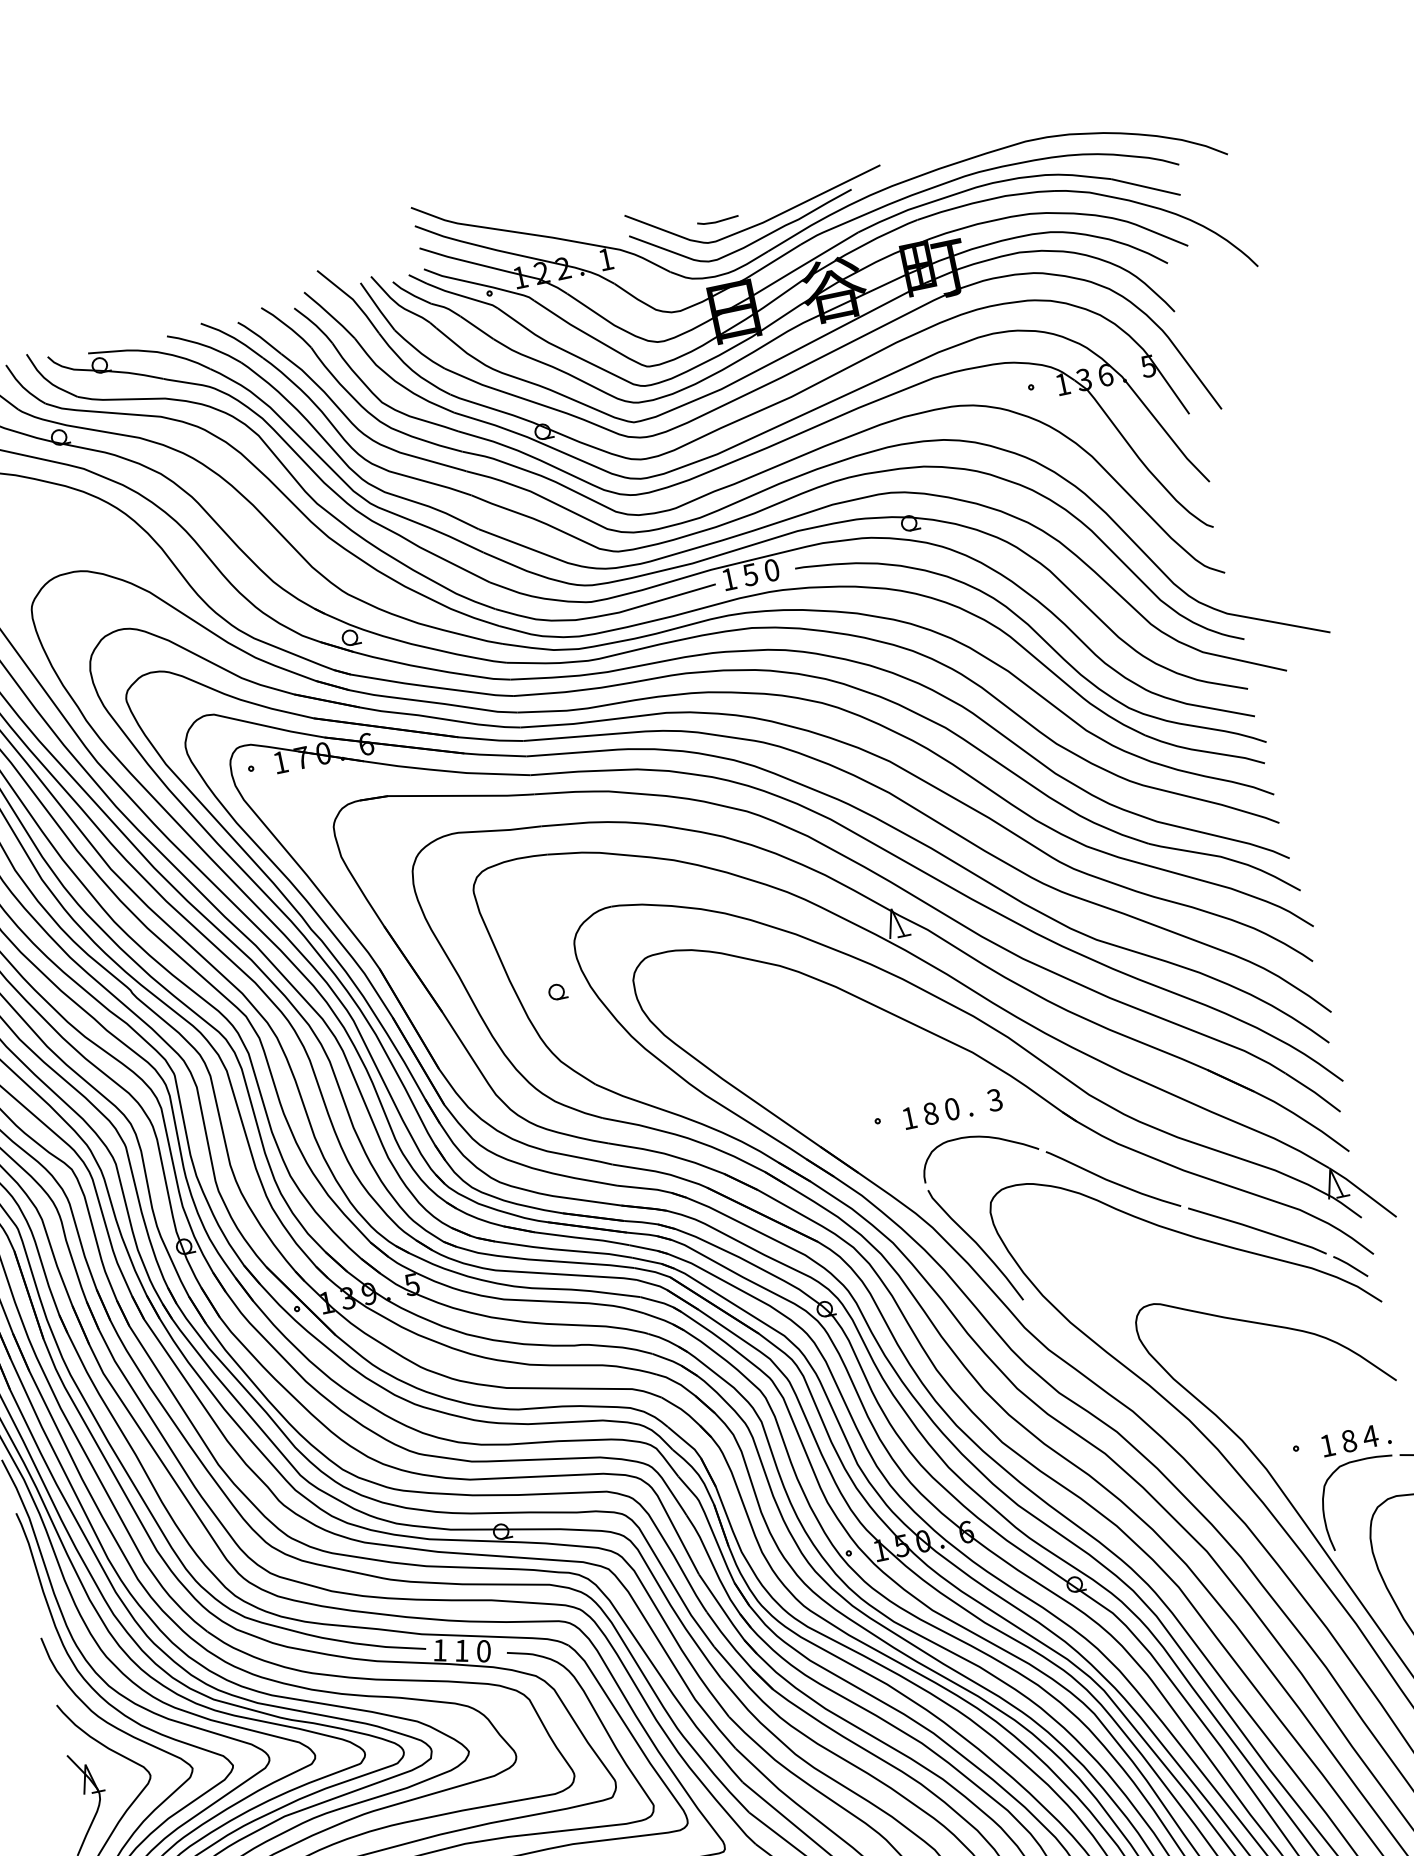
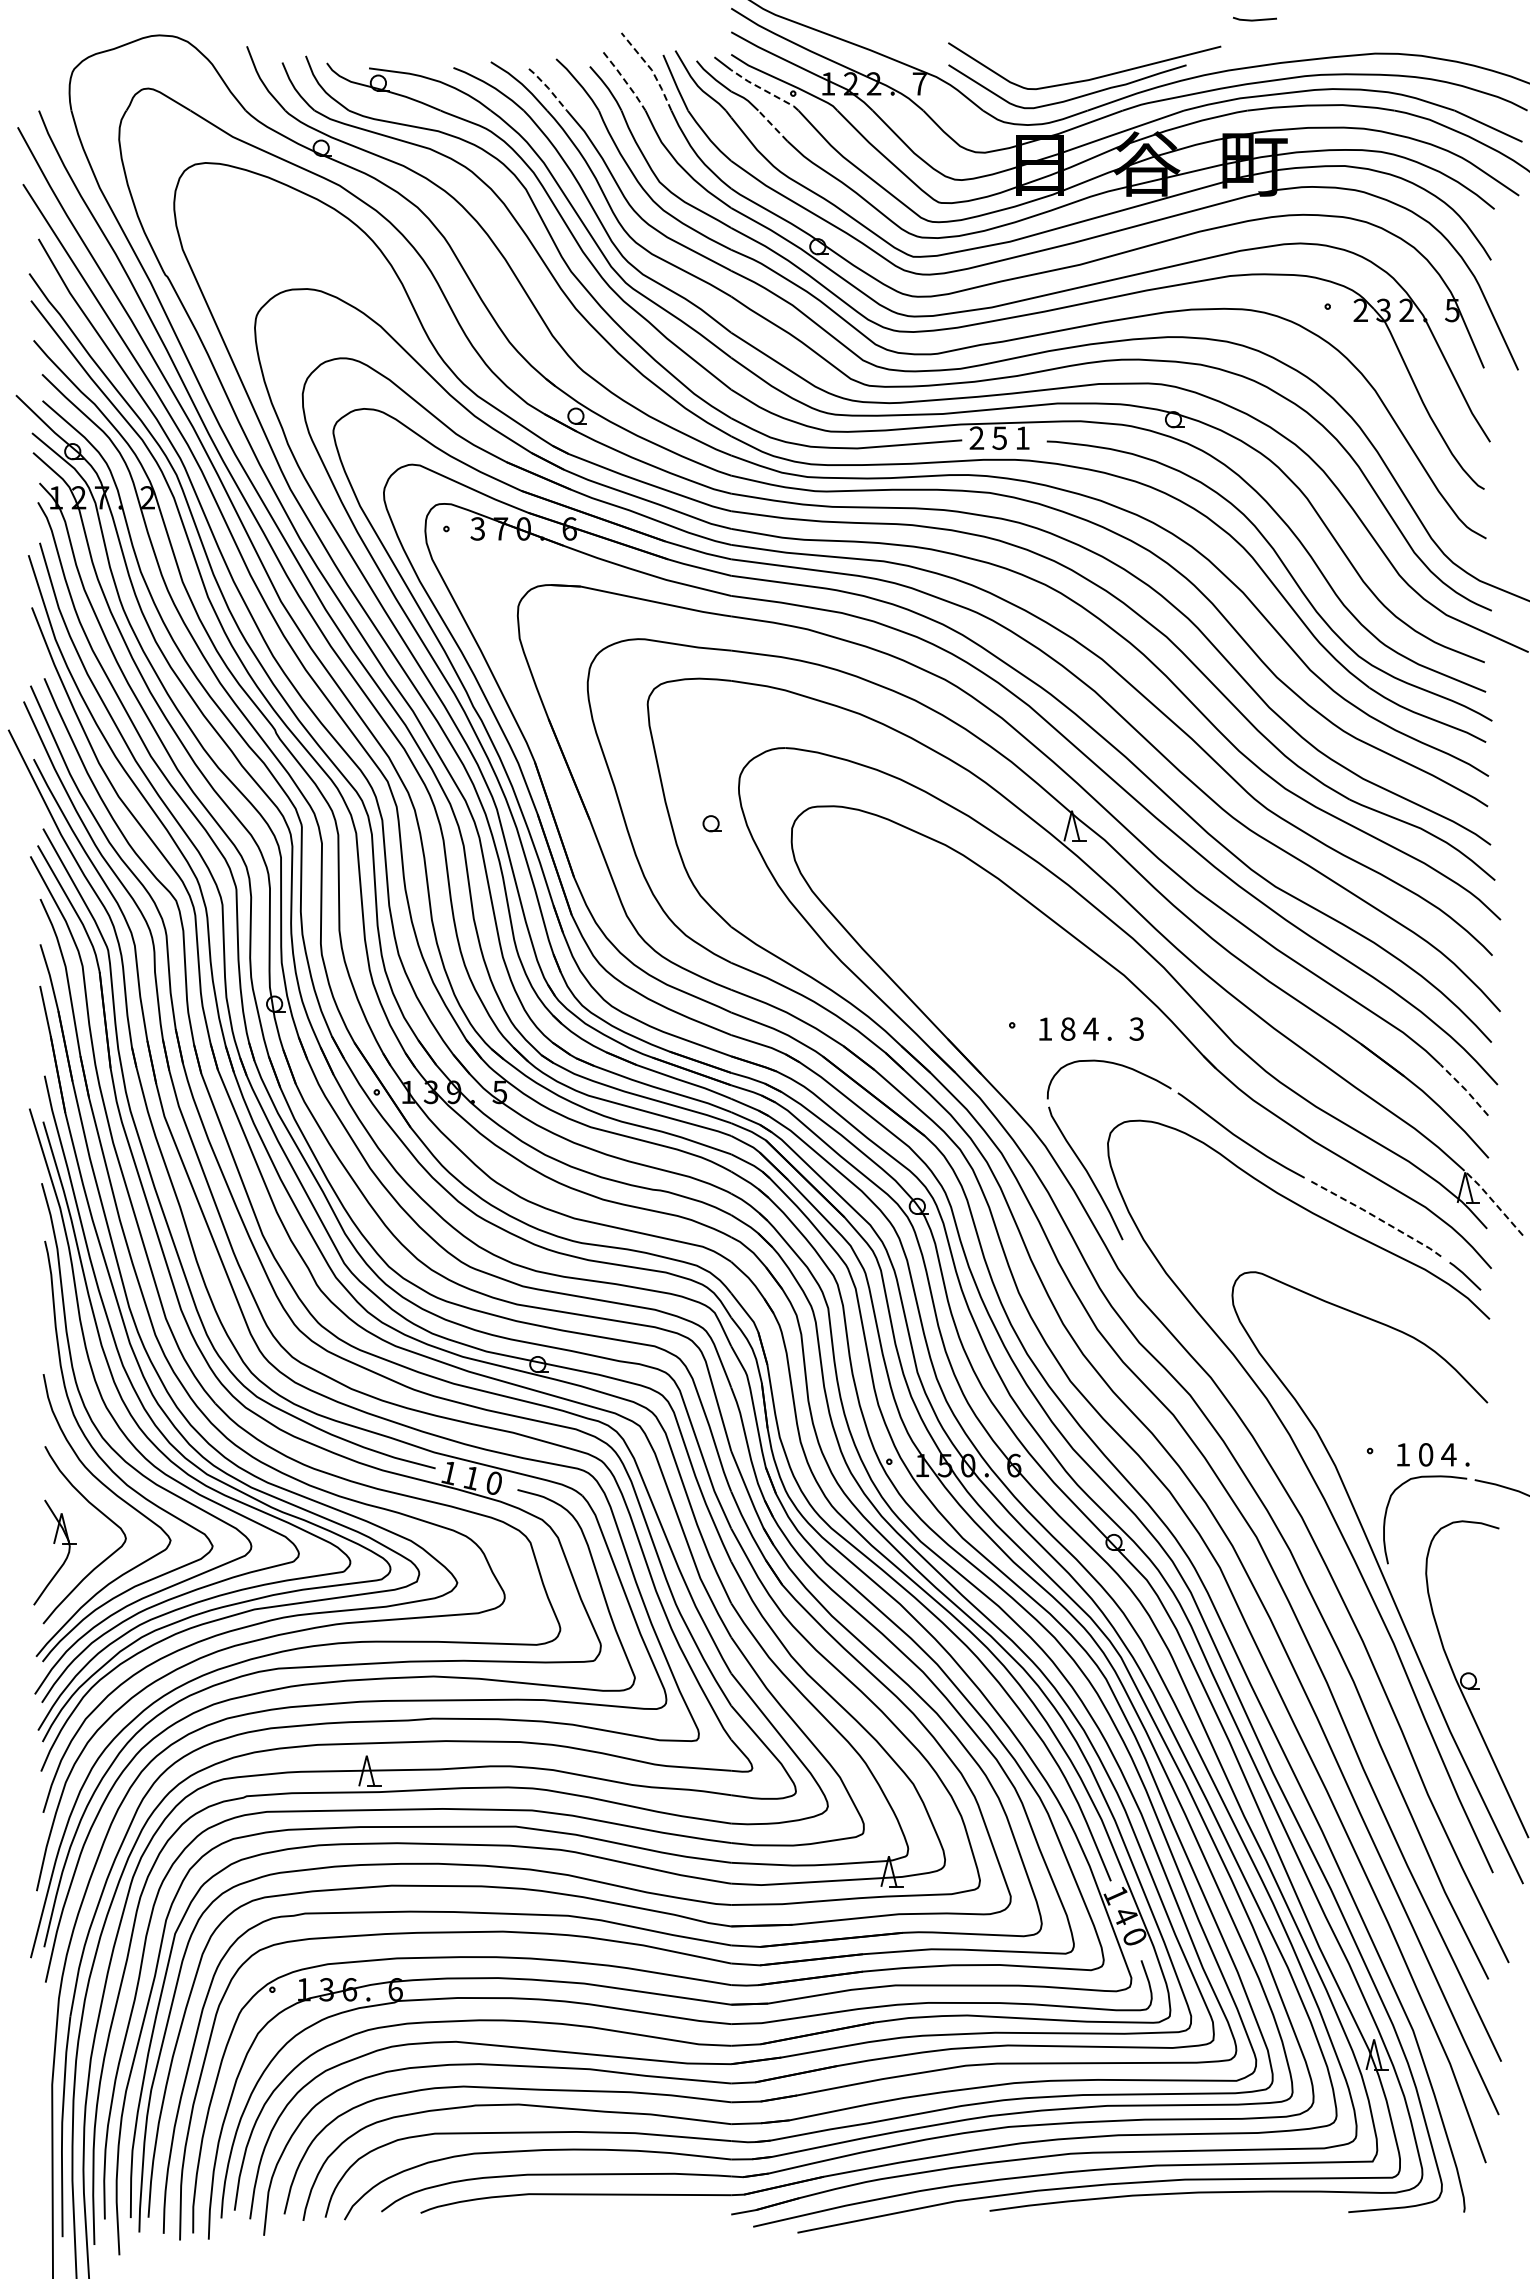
line: (717, 220) -> (1254, 19), moved
text: (605, 259) -> (919, 83), 1 -> 7
line: (462, 296) -> (764, 90), solid -> dashed
line: (352, 298) -> (651, 69), solid -> dashed
line: (330, 315) -> (625, 81), solid -> dashed
line: (476, 327) -> (772, 125), solid -> dashed
line: (259, 336) -> (548, 88), solid -> dashed
text: (1105, 375) -> (1406, 310), 6 -> 2
text: (1062, 383) -> (1360, 309), 1 -> 2
text: (771, 569) -> (1022, 437), 0 -> 1
text: (728, 578) -> (976, 437), 1 -> 2
text: (280, 762) -> (477, 528), 1 -> 3
line: (1314, 1091) -> (1465, 1089), solid -> dashed
text: (951, 1108) -> (1090, 1028), 0 -> 4
line: (1362, 1192) -> (1493, 1202), solid -> dashed
line: (1258, 1229) -> (1378, 1218), solid -> dashed
text: (1348, 1440) -> (1425, 1454), 8 -> 0

